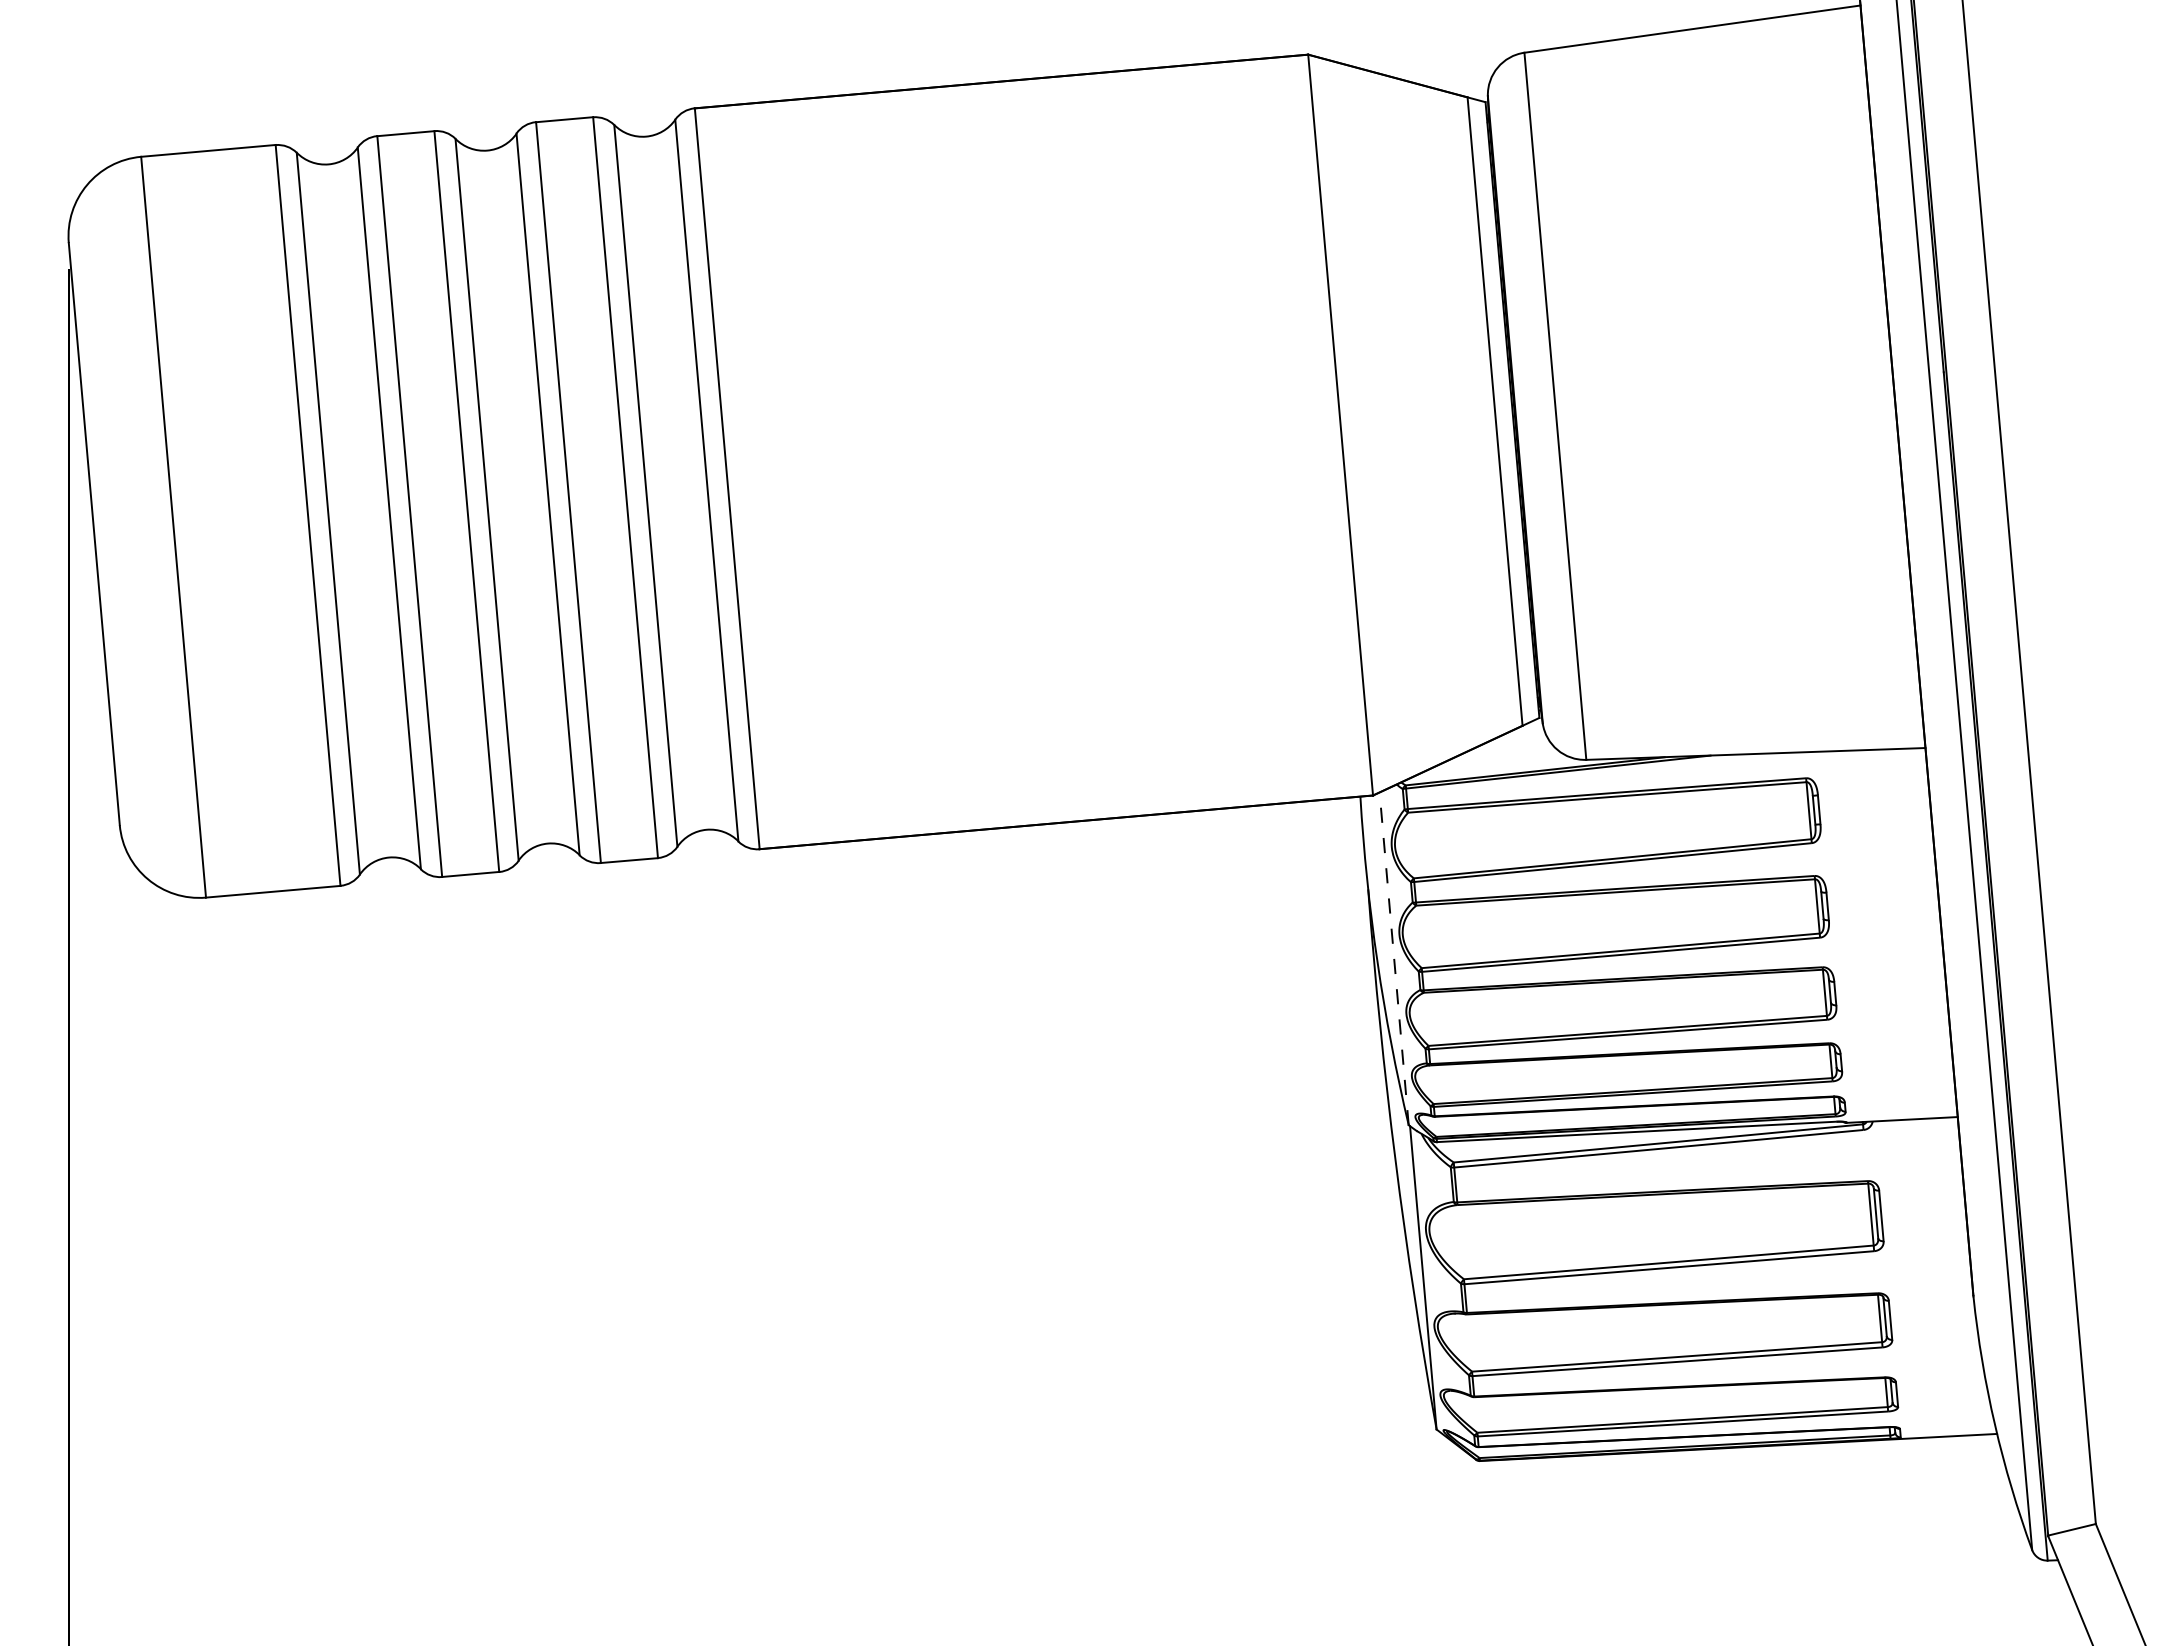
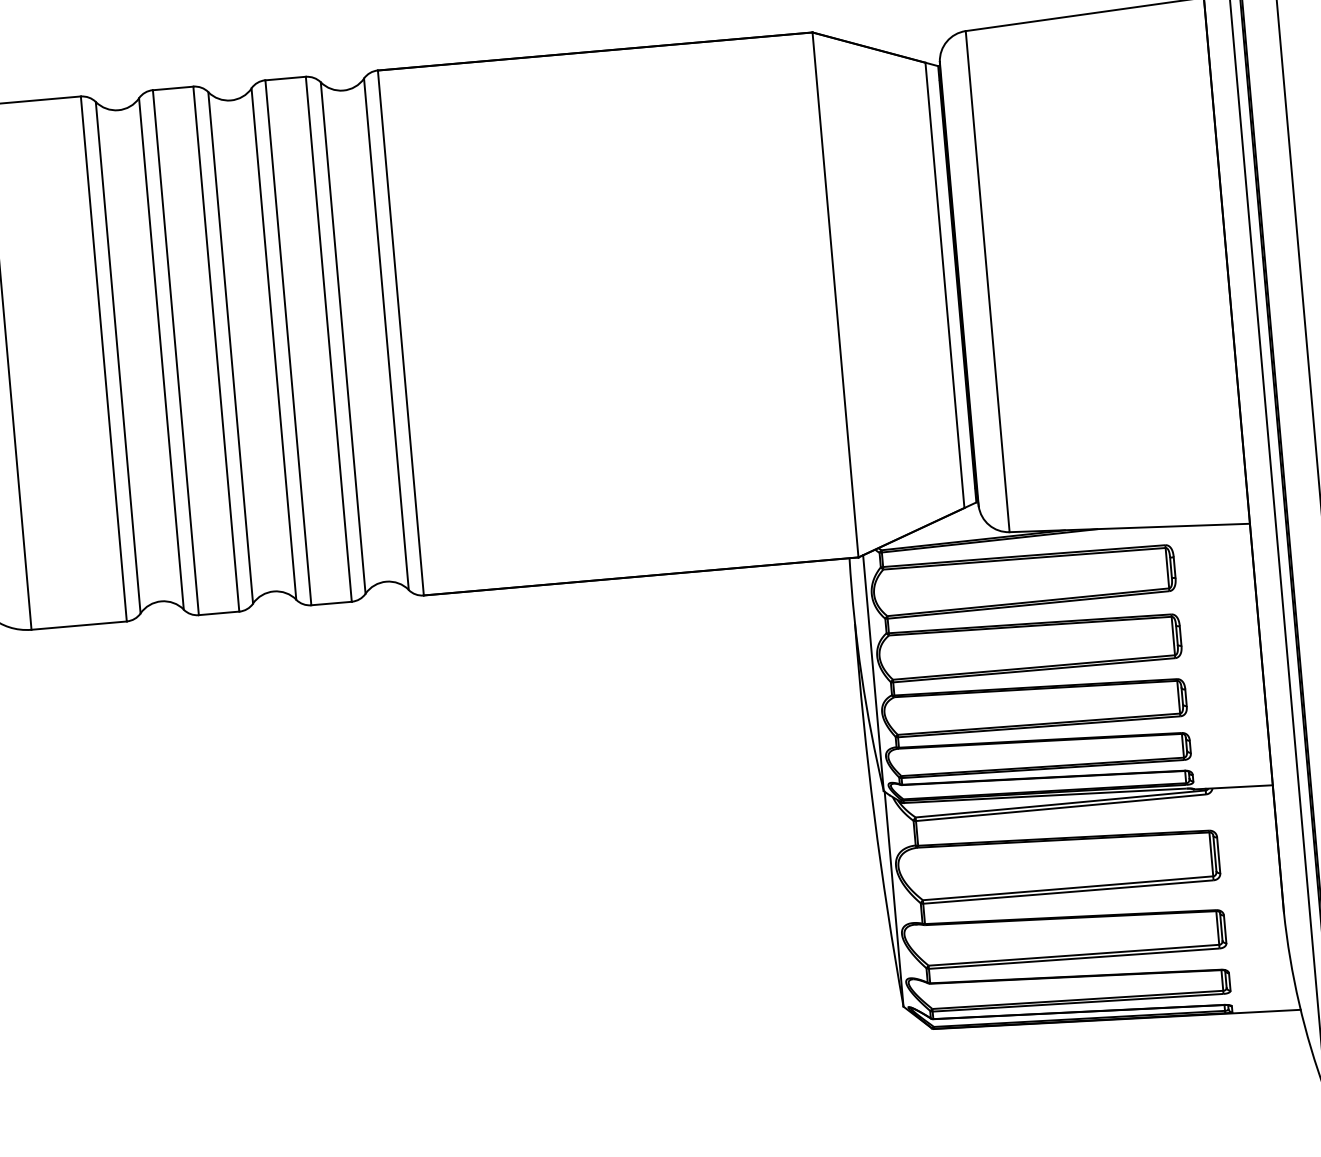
line: (1394, 958) -> (873, 672), dashed -> solid

